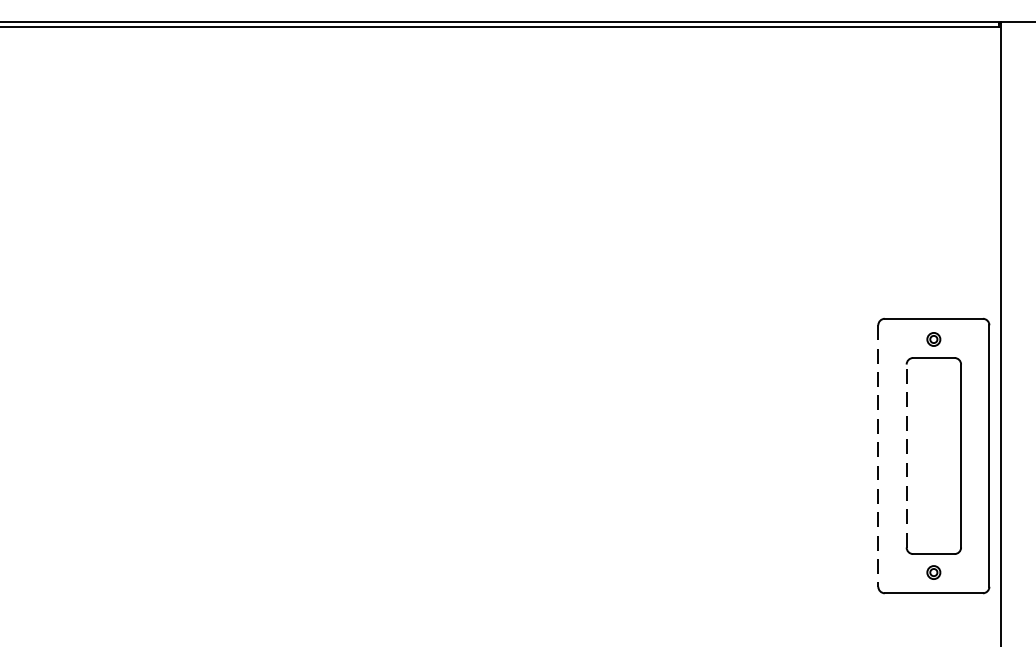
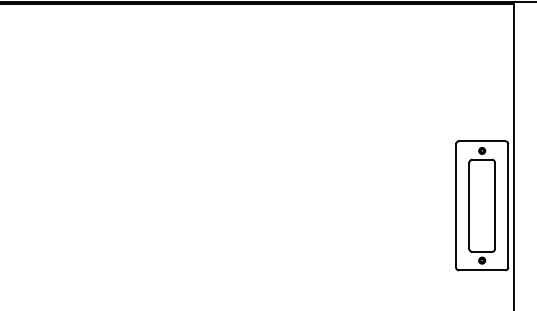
line: (879, 455) -> (456, 205), dashed -> solid
line: (906, 455) -> (469, 205), dashed -> solid

